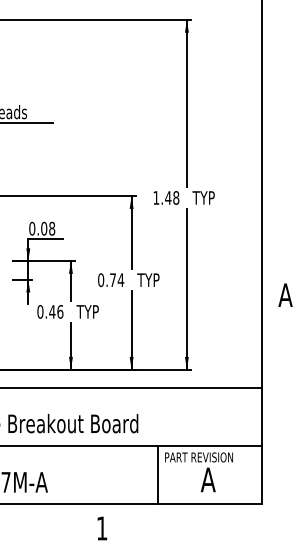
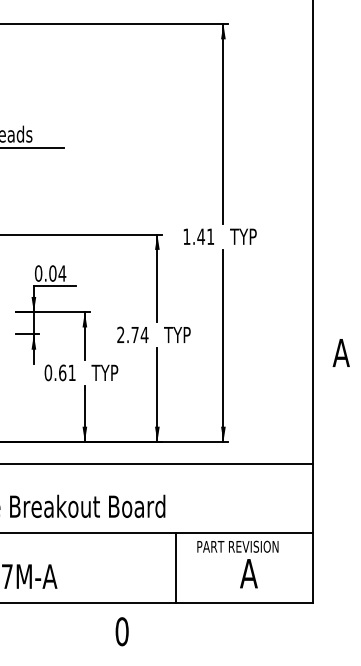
text: (176, 197) -> (210, 236), 1.48 -> 1.41
text: (51, 228) -> (61, 273), 0.08 -> 0.04
text: (101, 280) -> (121, 335), 0.74 -> 2.74
text: (56, 311) -> (67, 372), 0.46 -> 0.61
line: (157, 475) -> (176, 568), moved
text: (101, 528) -> (121, 631), 1 -> 0

